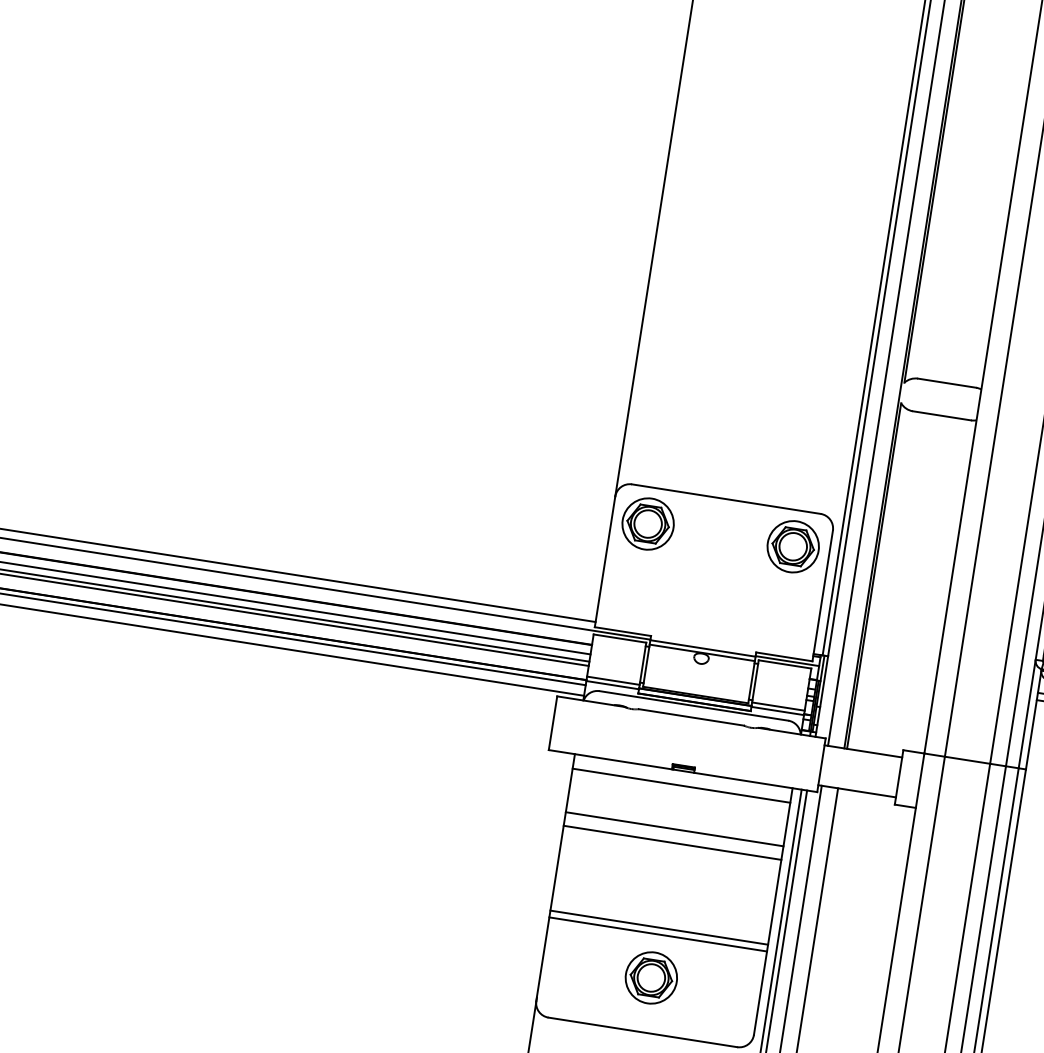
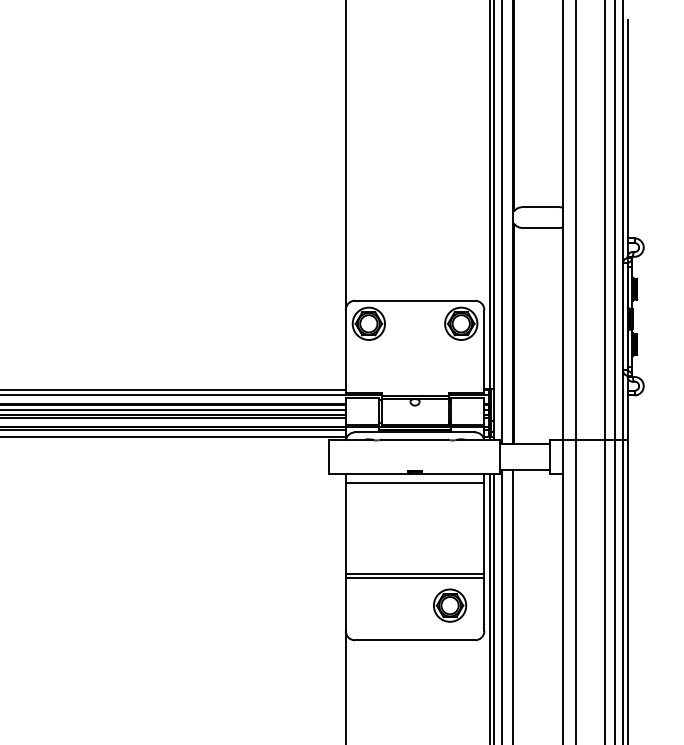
line: (673, 828) -> (414, 510), removed
line: (671, 842) -> (414, 519), removed
part: (652, 977) -> (450, 605), moved

